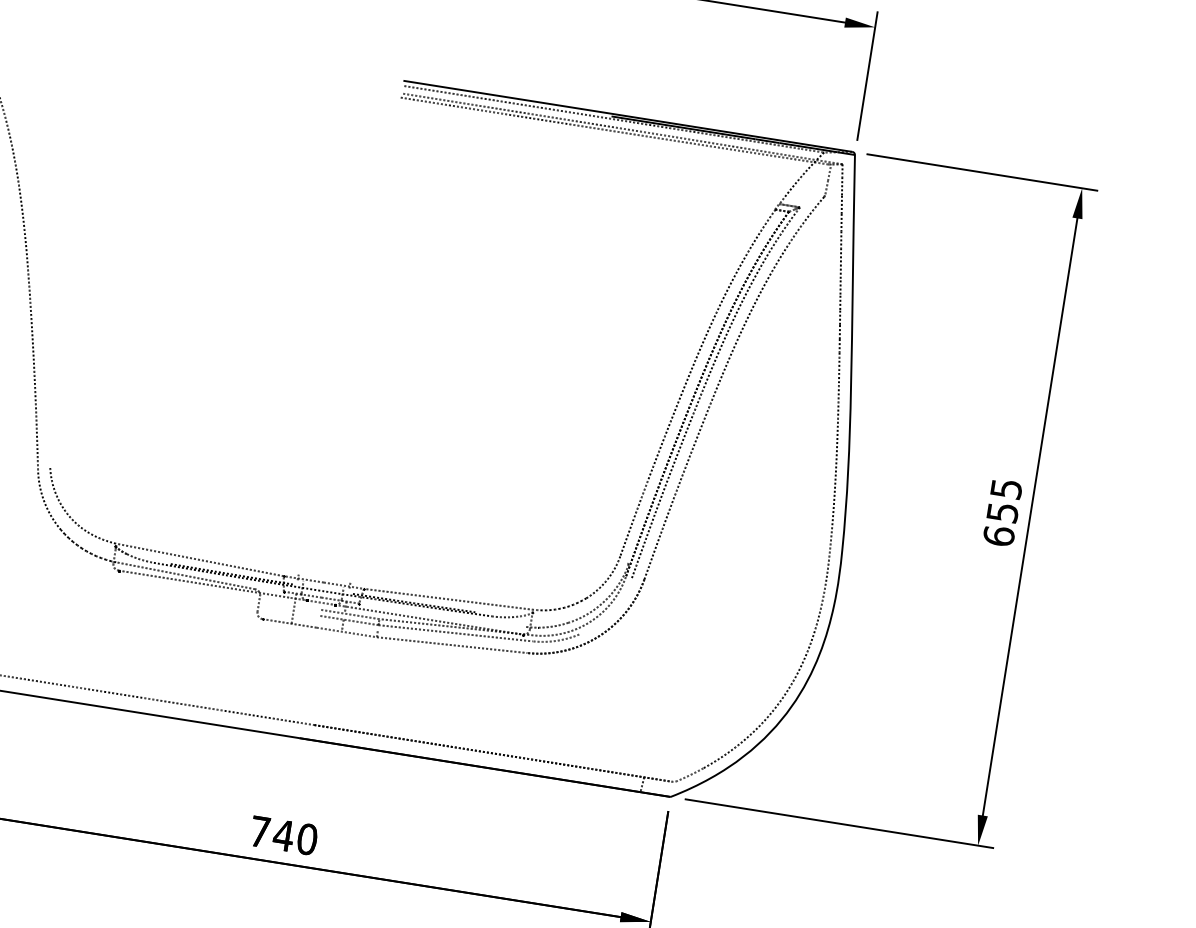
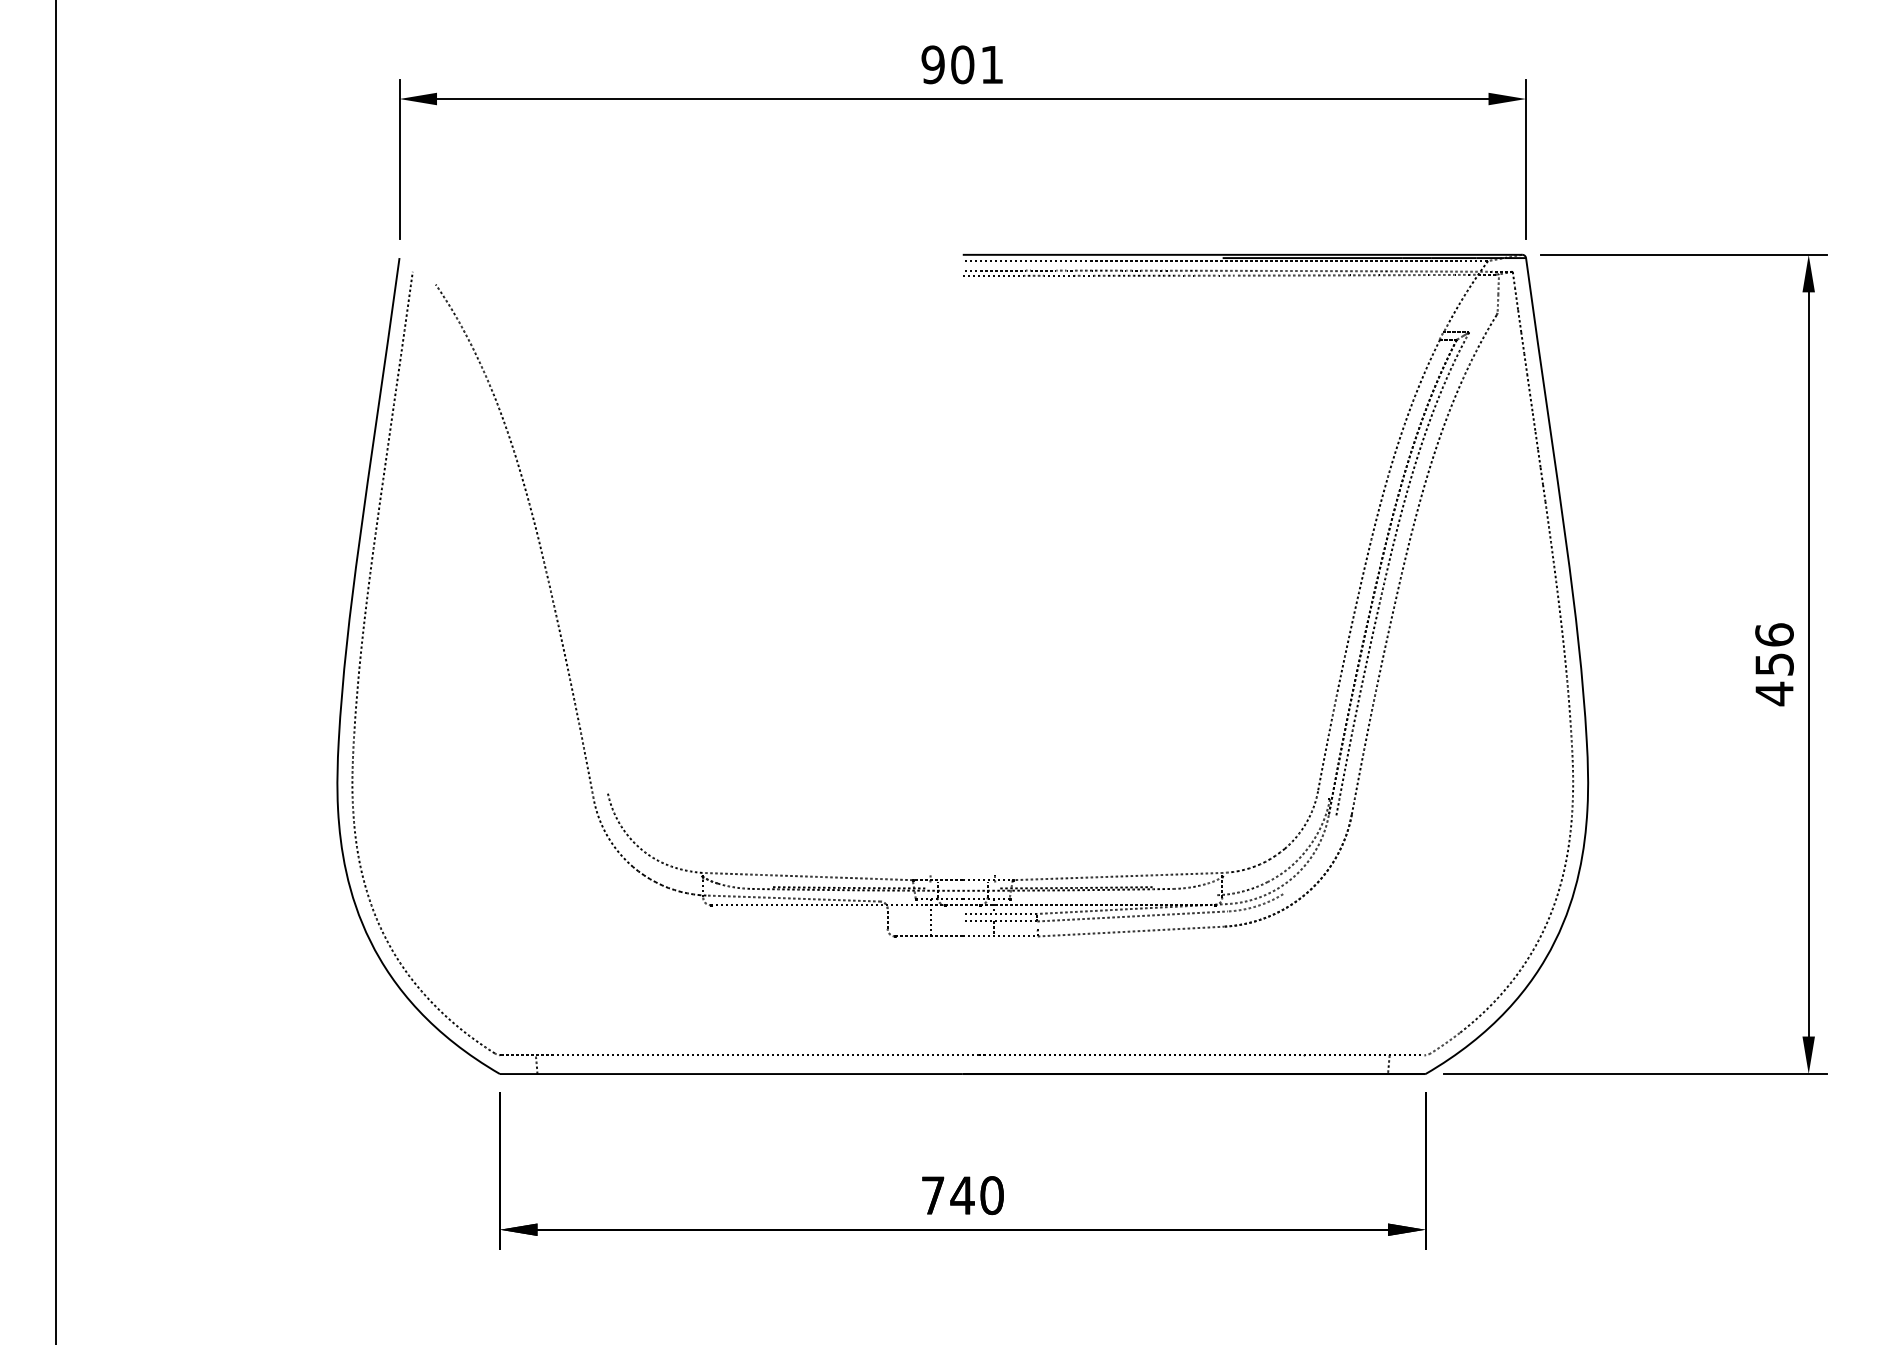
text: (1002, 512) -> (1774, 664), 655 -> 456

